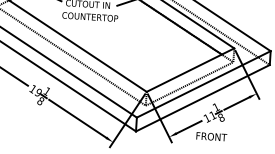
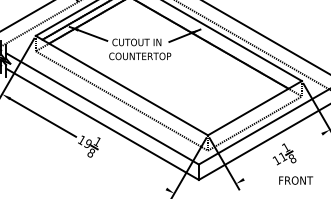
line: (236, 103) -> (308, 141), removed
line: (77, 118) -> (133, 169), removed
line: (189, 127) -> (257, 171), removed
text: (212, 136) -> (296, 180), moved

